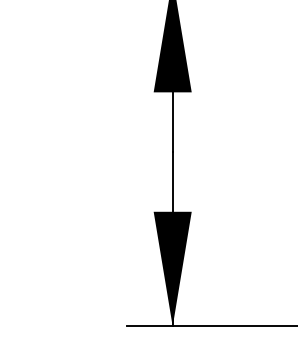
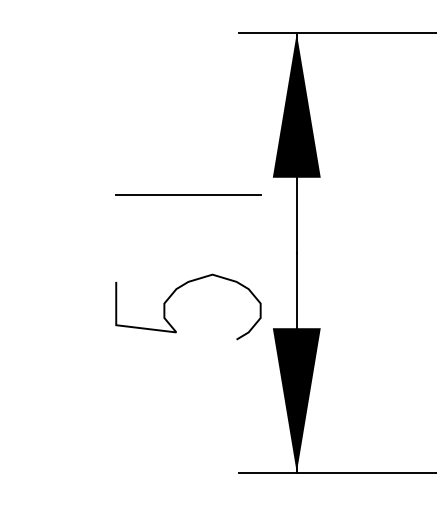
line: (86, 106) -> (188, 195), added
curve: (74, 185) -> (173, 294), added

